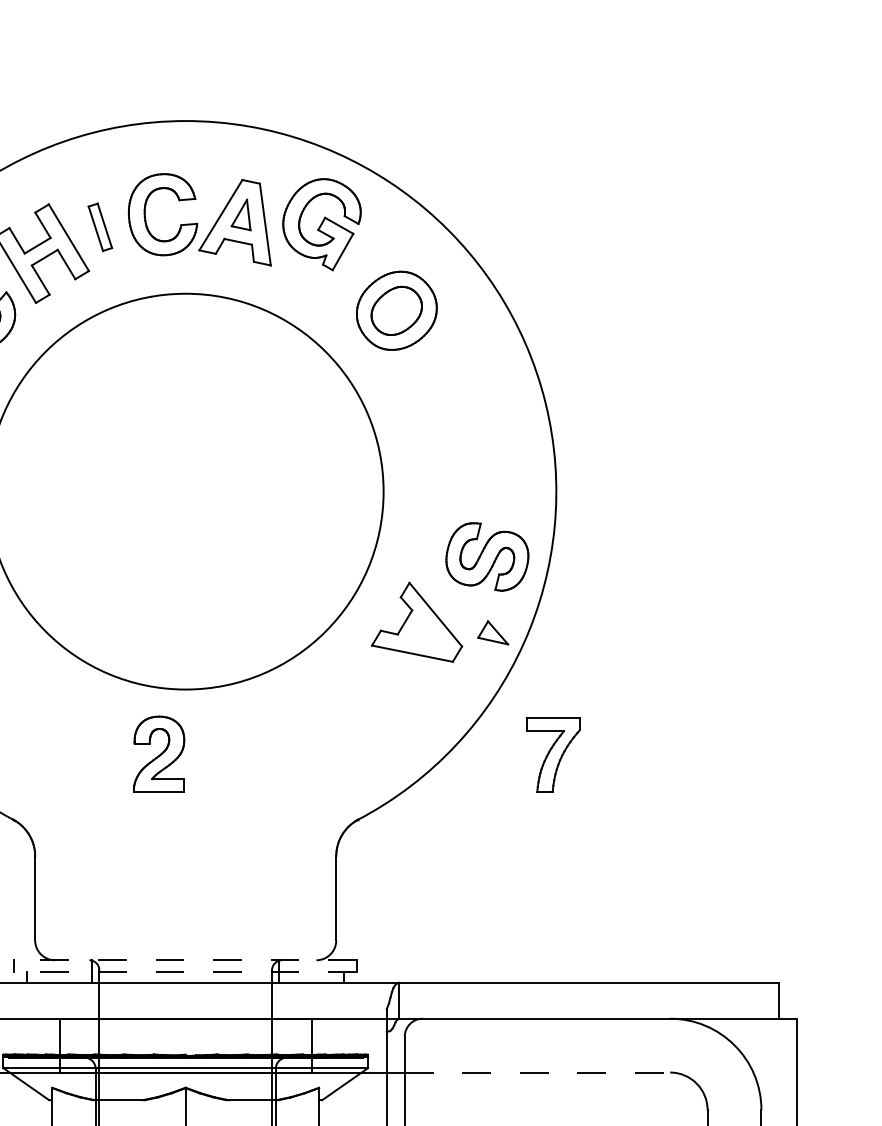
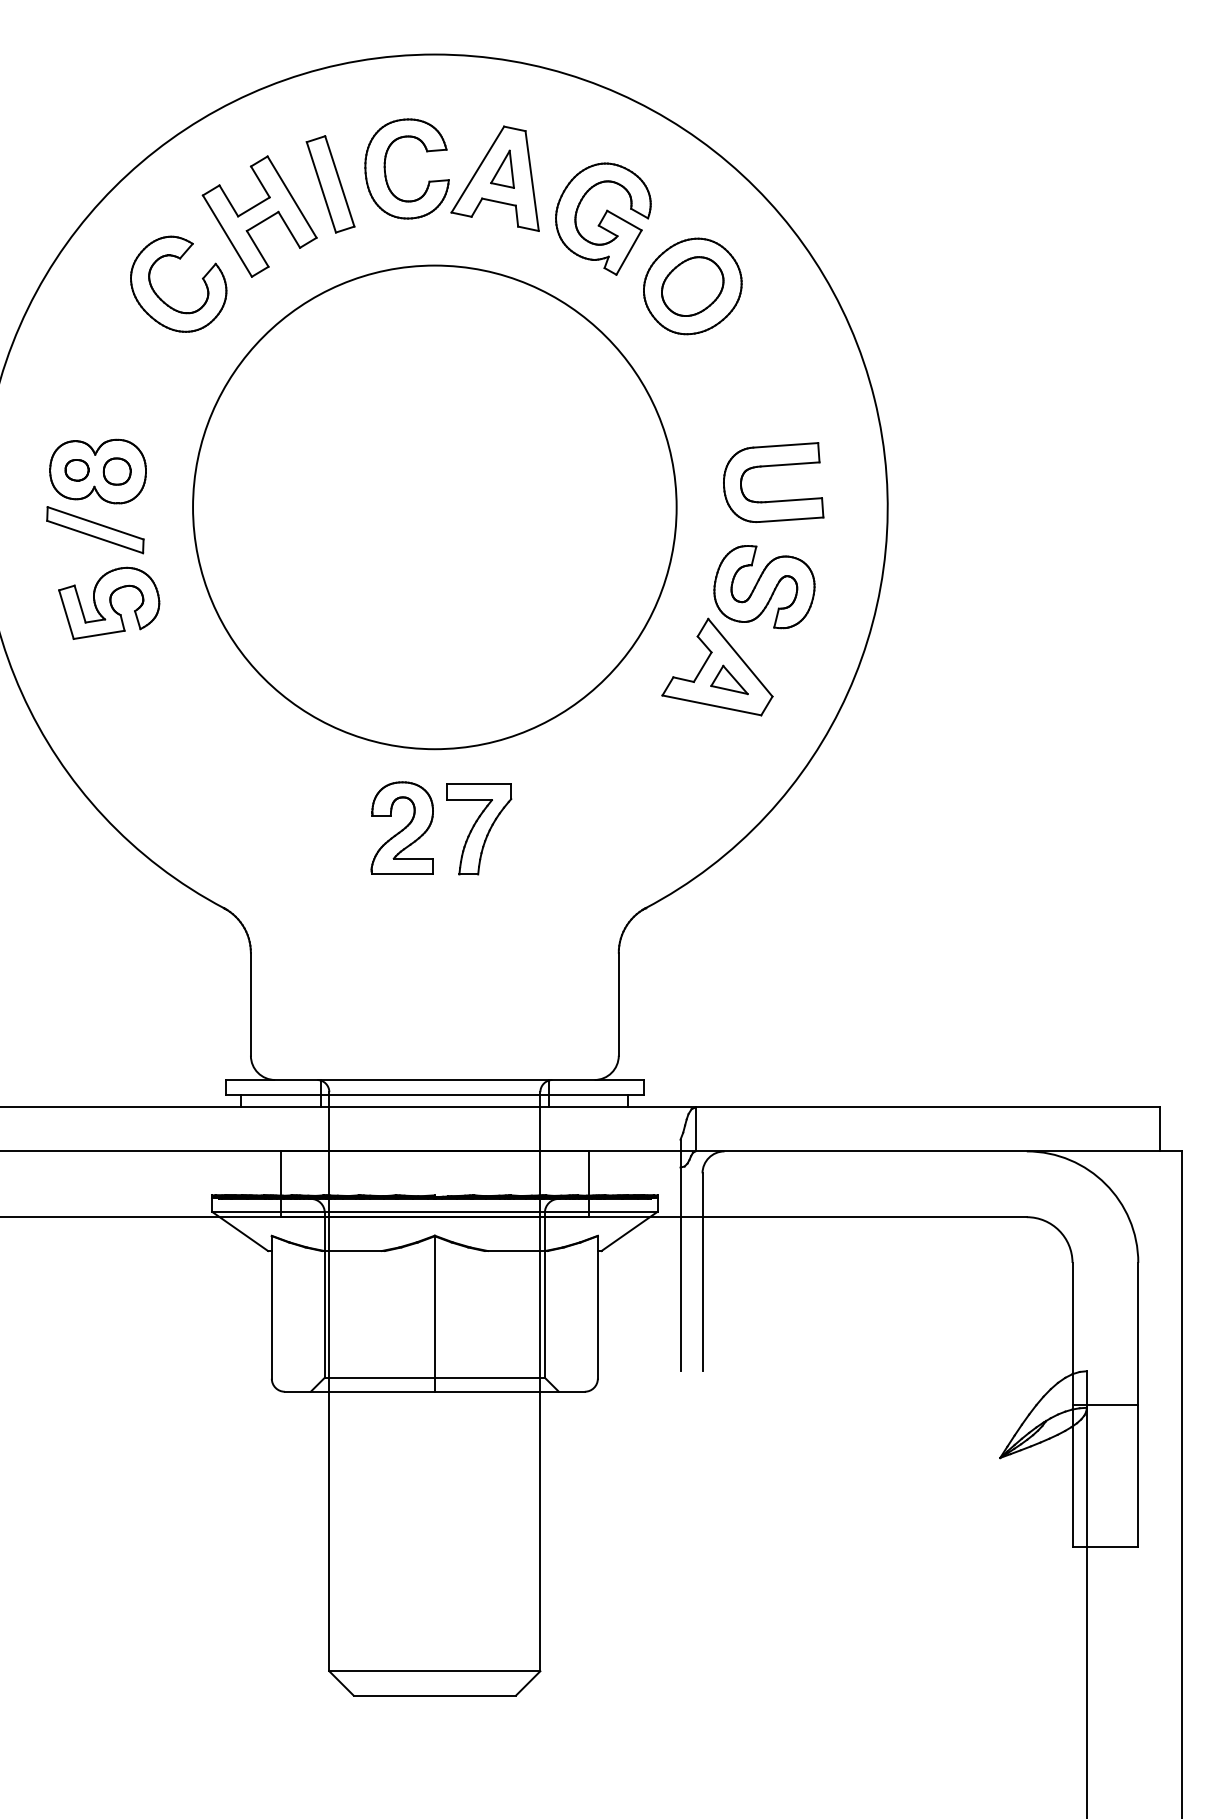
part: (322, 224) -> (603, 218), moved
part: (100, 227) -> (330, 184), size x1.67
part: (462, 458) -> (773, 466), added
part: (487, 557) -> (764, 587), moved
part: (493, 632) -> (729, 679), moved
part: (553, 755) -> (479, 829), moved
line: (185, 960) -> (434, 1080), dashed -> solid
line: (185, 972) -> (434, 1094), dashed -> solid
line: (538, 1072) -> (865, 1217), dashed -> solid

